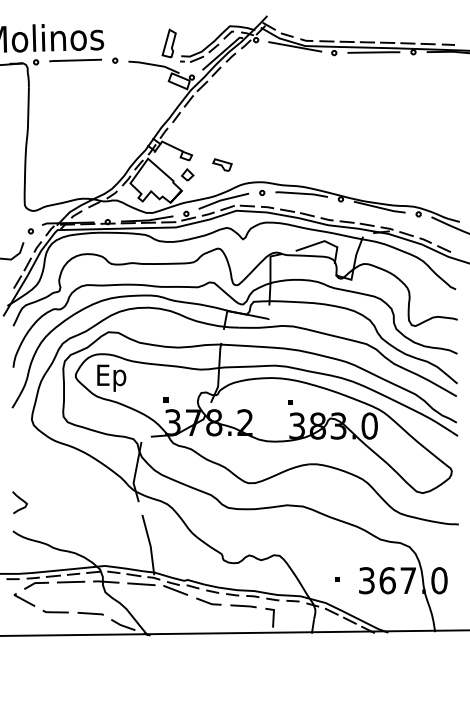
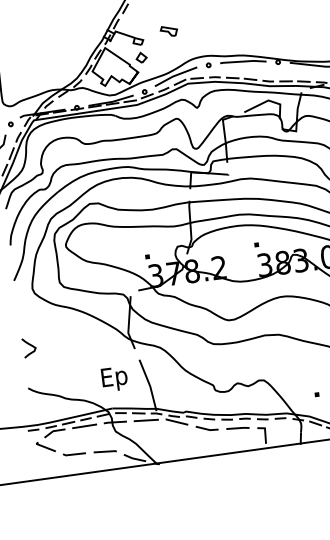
part: (222, 164) -> (169, 30), moved
text: (111, 377) -> (114, 378), moved
curve: (21, 500) -> (30, 345), moved

